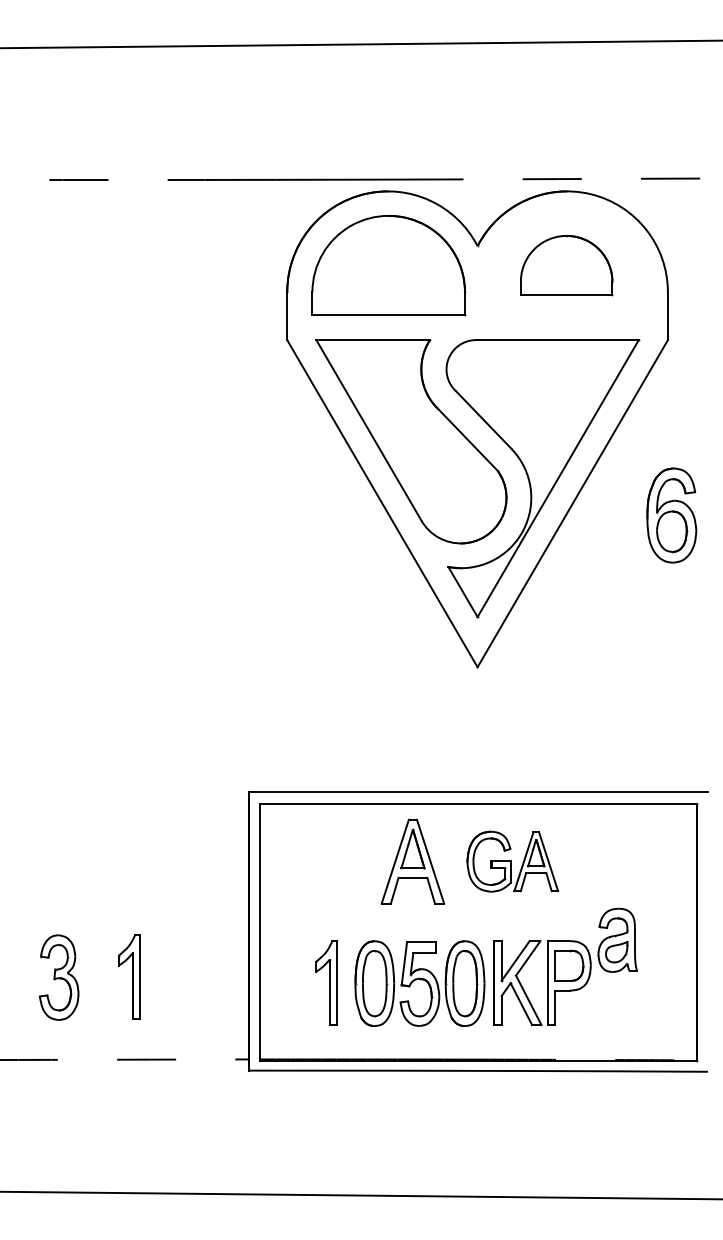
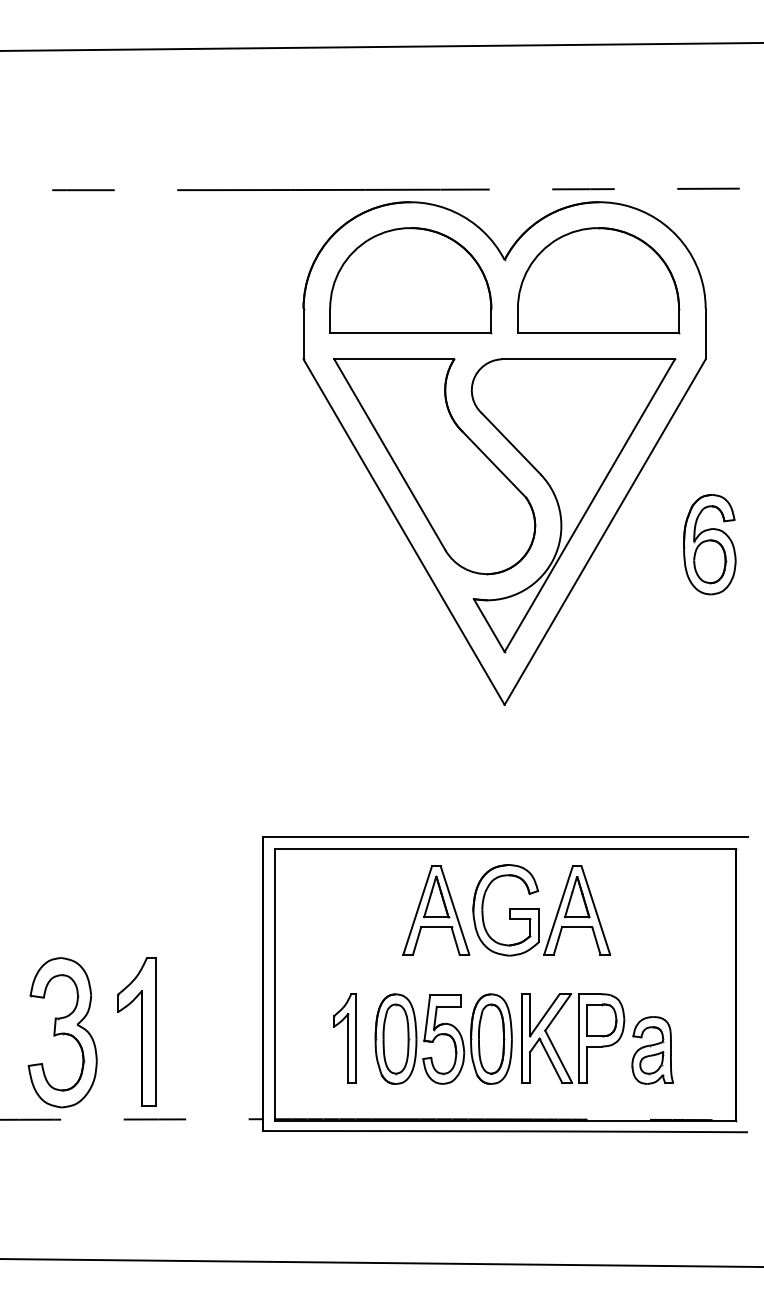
part: (566, 265) -> (598, 280), size x1.67
part: (512, 861) -> (541, 910), size x1.43
part: (617, 940) -> (652, 1050), moved
part: (129, 976) -> (136, 1031), size x1.67
part: (59, 977) -> (62, 1032), size x1.67

